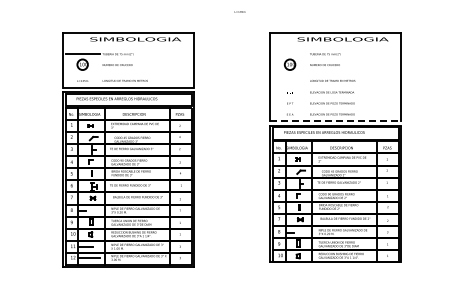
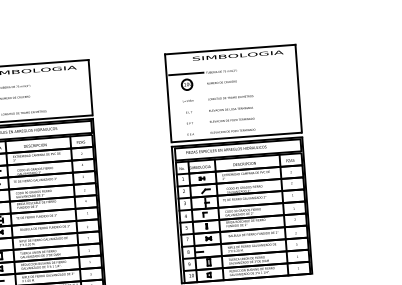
text: (239, 11) -> (187, 100), moved
line: (289, 53) -> (185, 73), added
line: (336, 120) -> (237, 136), dashed -> solid

